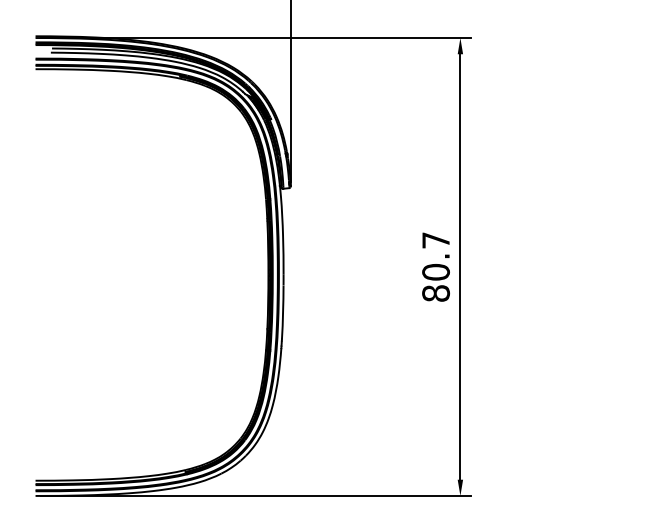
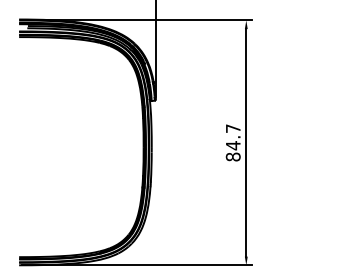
text: (434, 271) -> (232, 145), 80.7 -> 84.7

